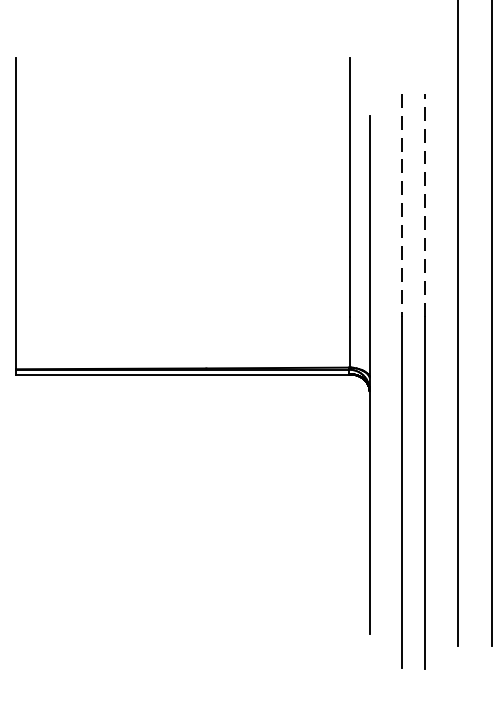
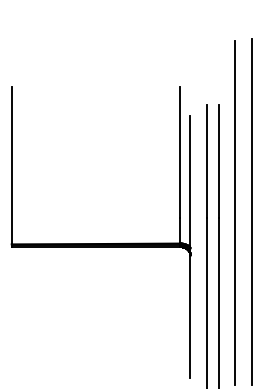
line: (425, 203) -> (218, 160), dashed -> solid
line: (403, 205) -> (207, 161), dashed -> solid

